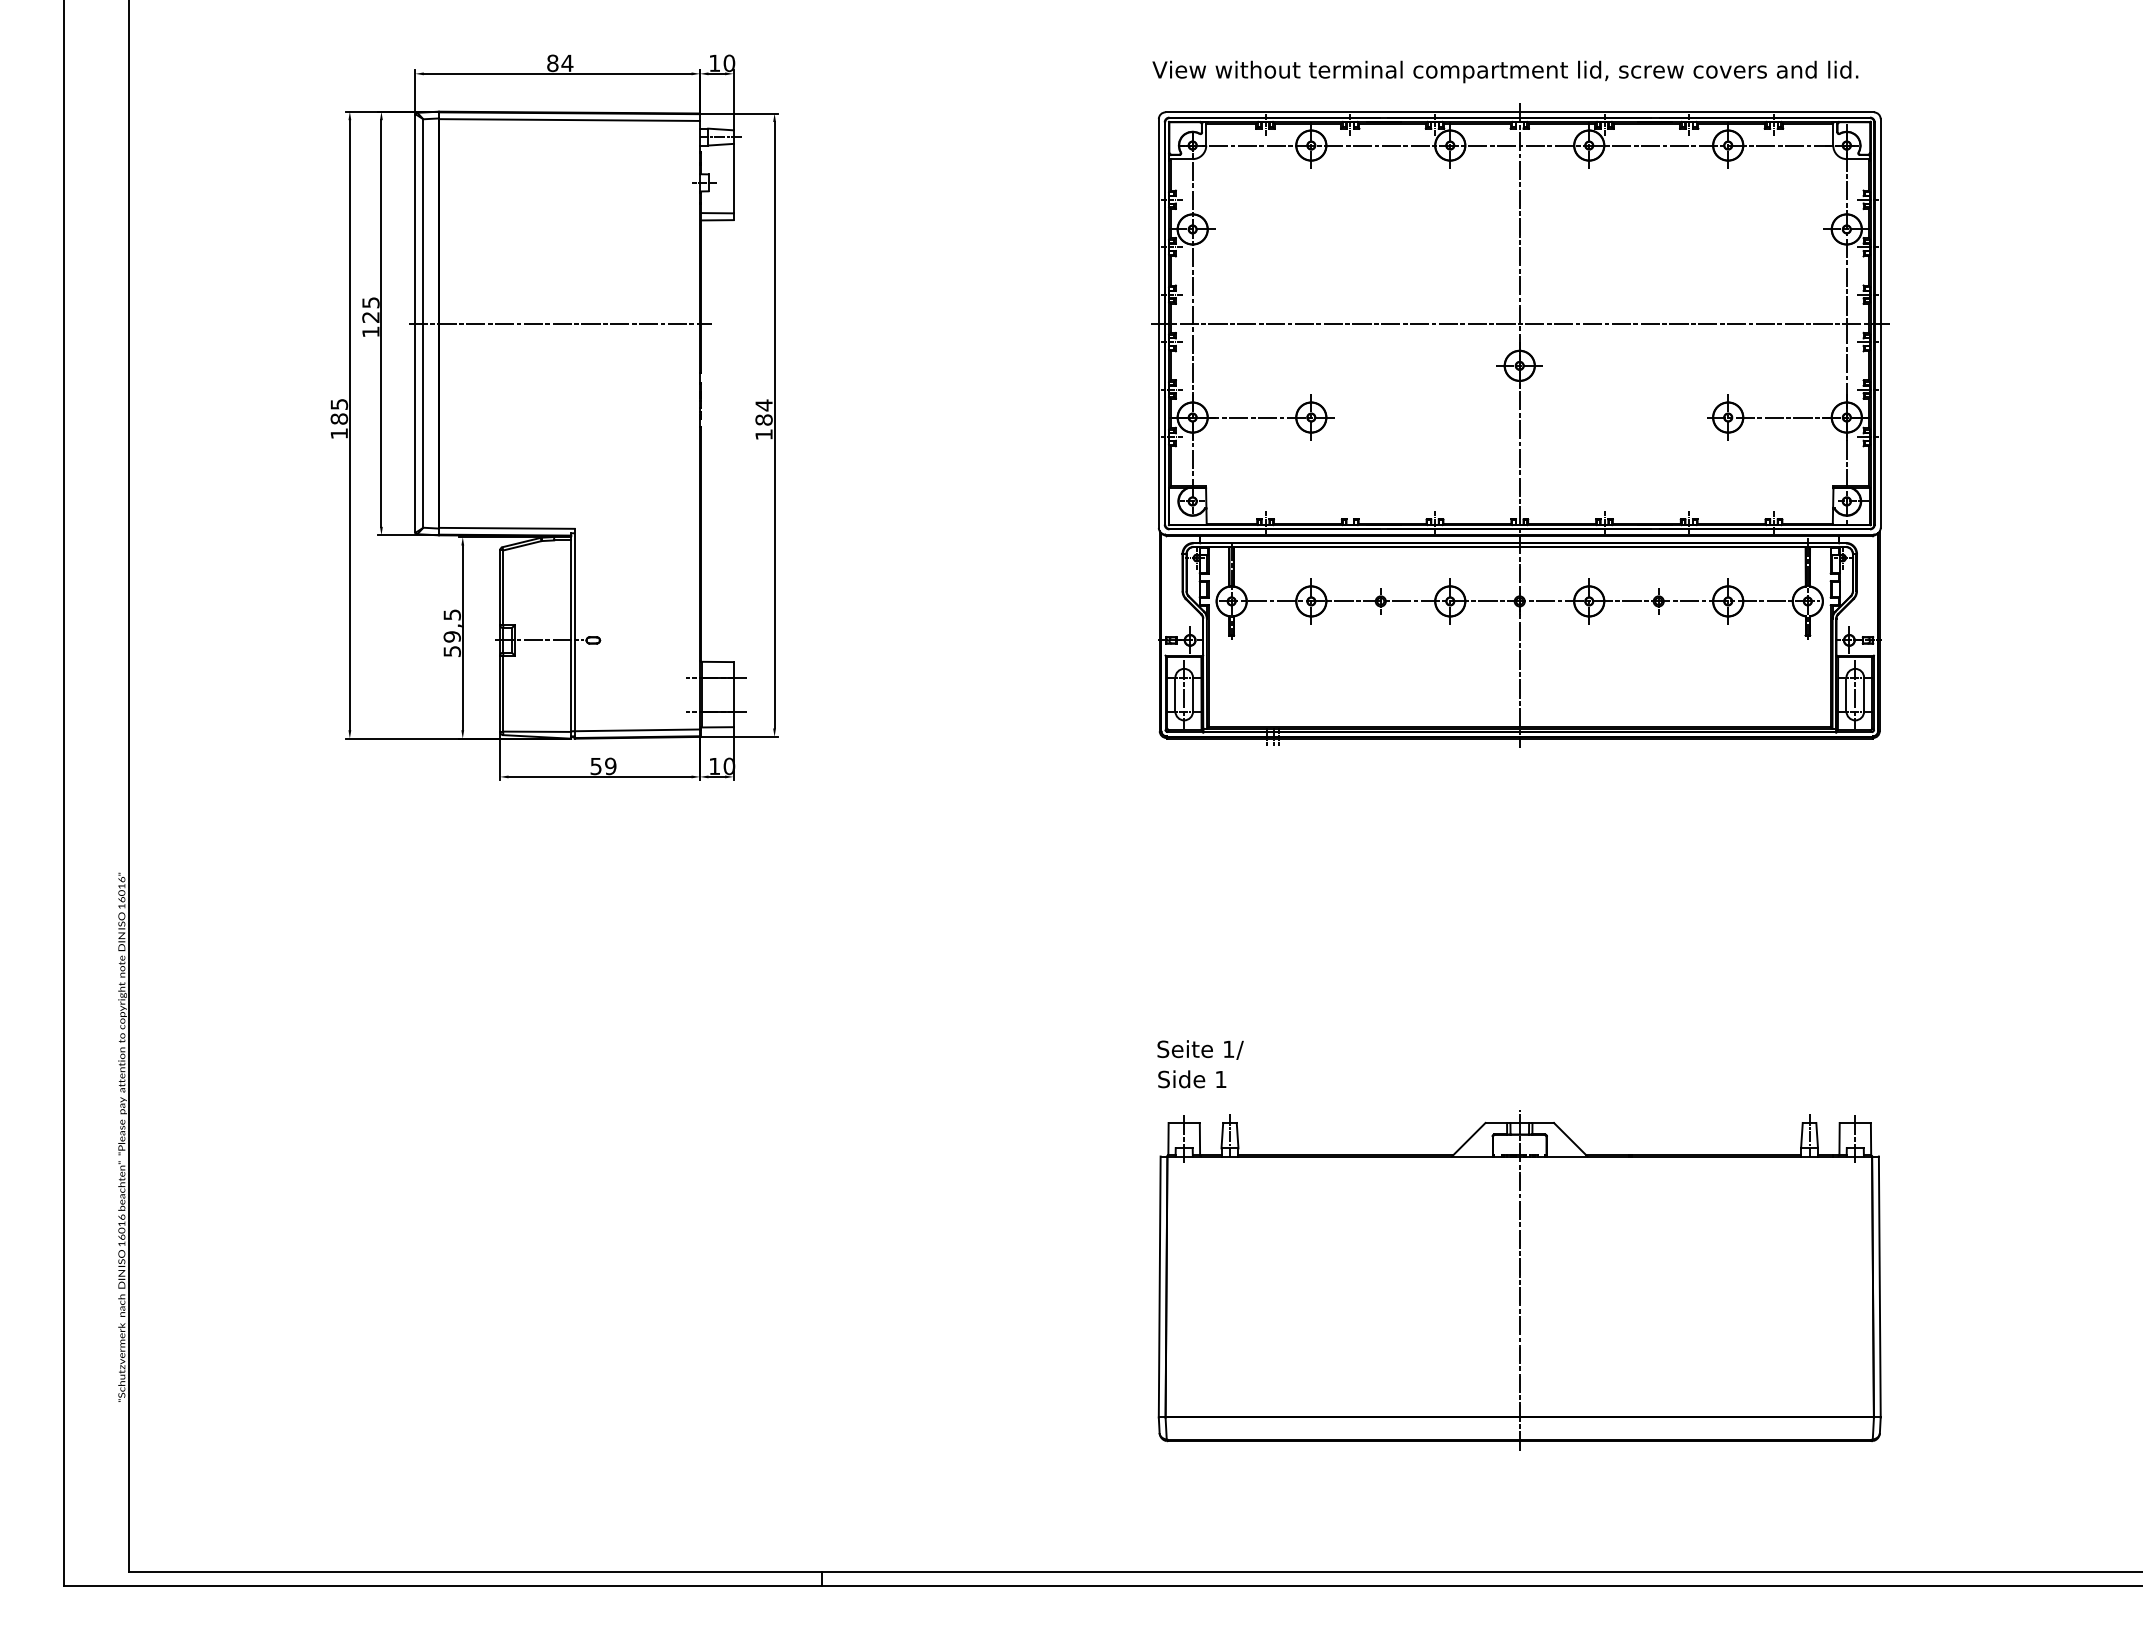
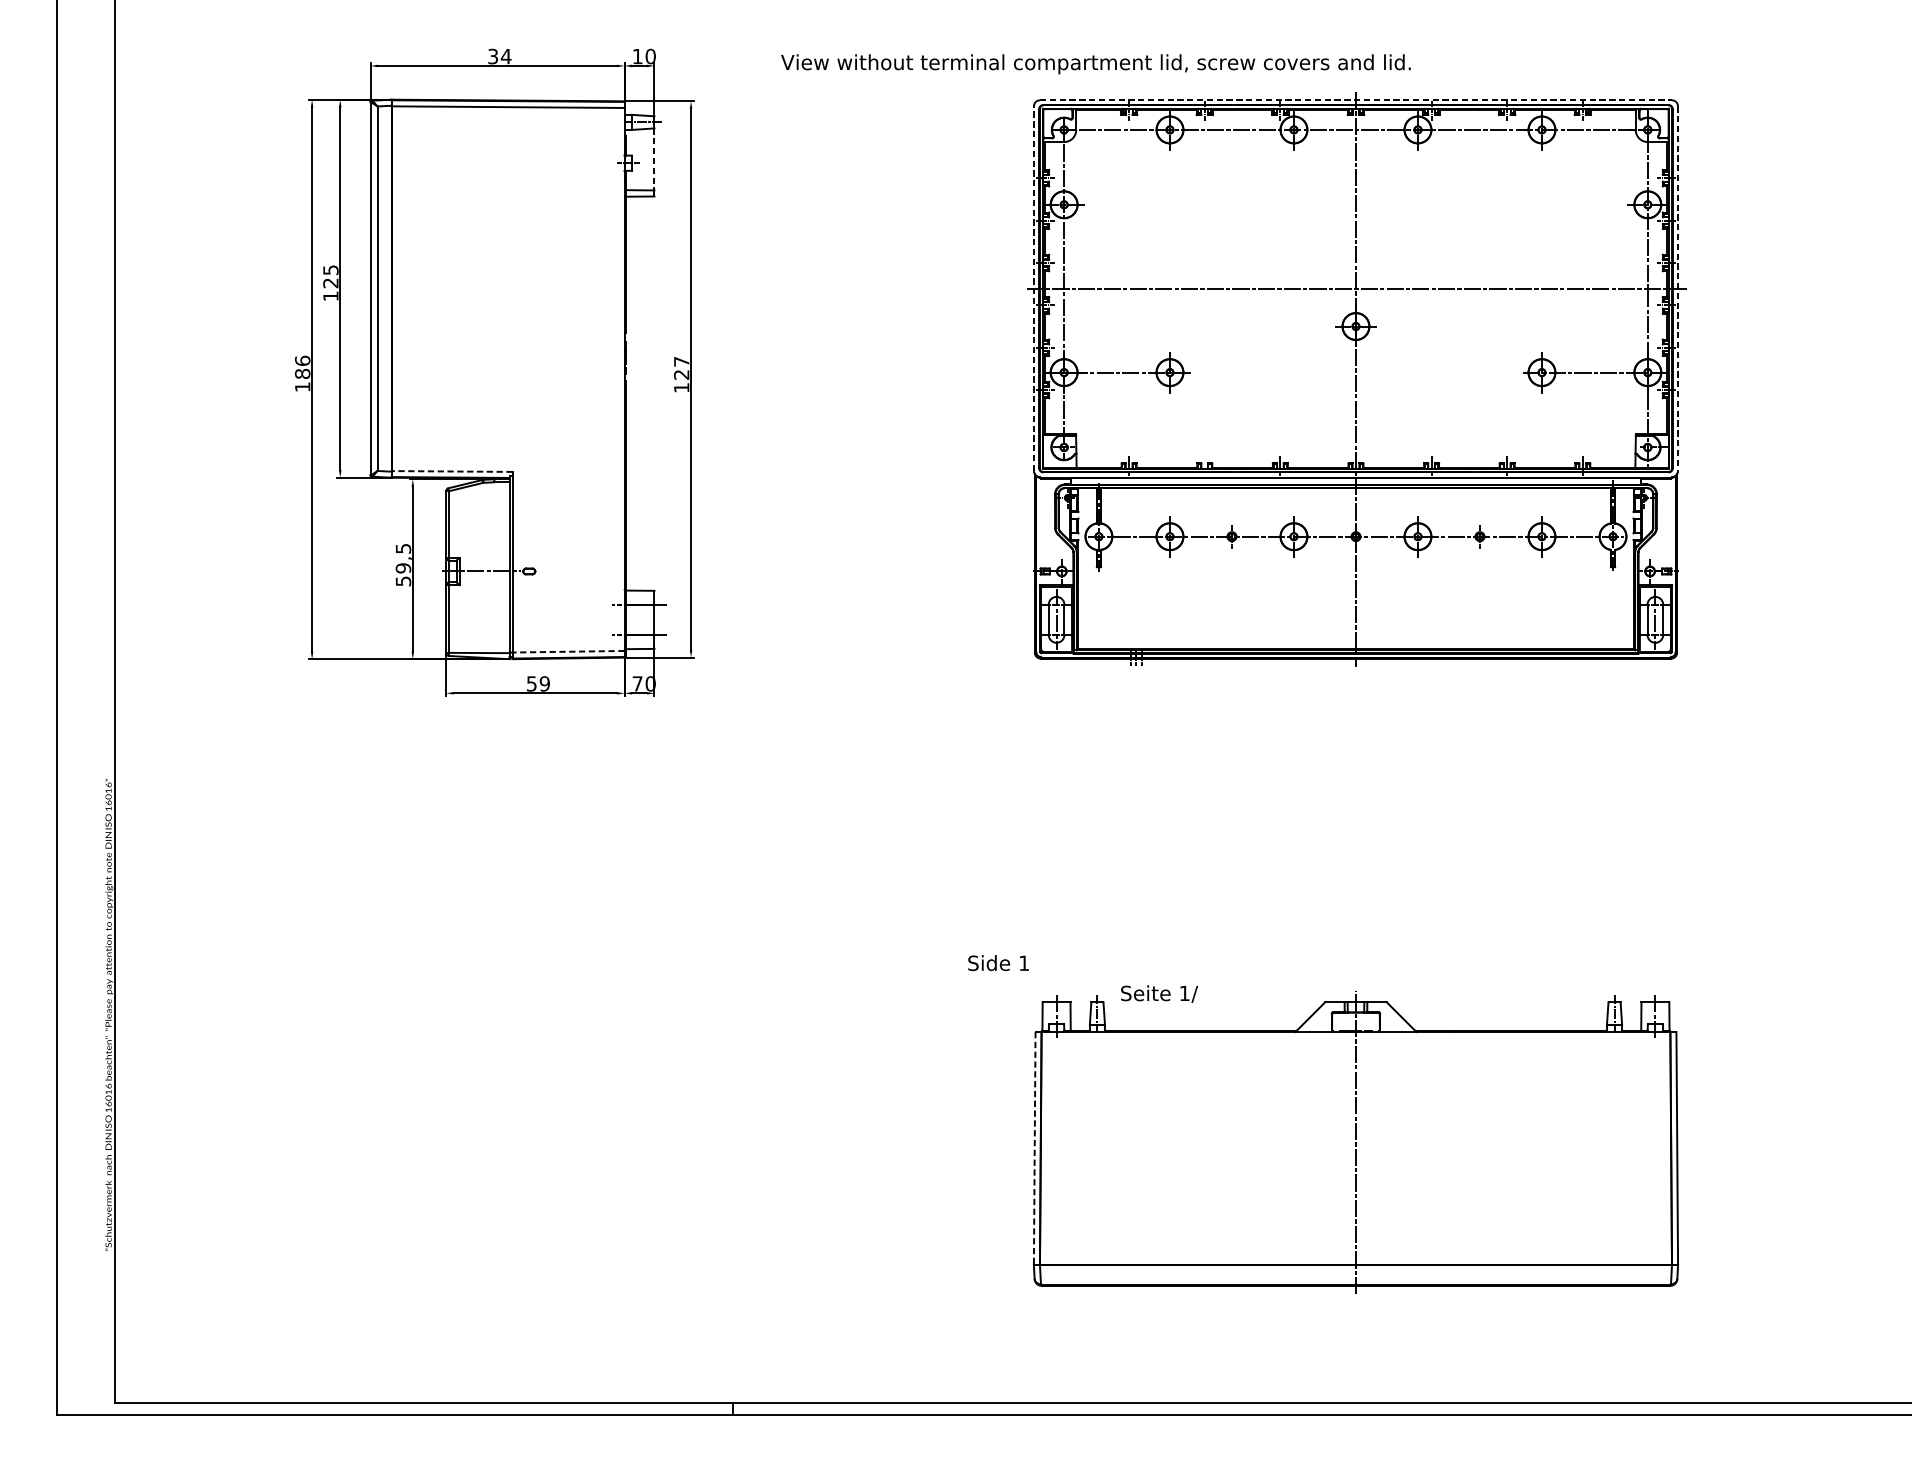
text: (552, 63) -> (492, 56), 84 -> 34
text: (1505, 71) -> (1096, 63), moved
line: (1520, 111) -> (1356, 99), solid -> dashed
line: (733, 178) -> (654, 159), solid -> dashed
line: (559, 323) -> (499, 288), removed
line: (1158, 323) -> (1033, 288), solid -> dashed
line: (1880, 324) -> (1677, 289), solid -> dashed
text: (339, 404) -> (302, 360), 185 -> 186
text: (763, 412) -> (681, 368), 184 -> 127
line: (506, 528) -> (451, 471), solid -> dashed
line: (637, 730) -> (568, 651), solid -> dashed
text: (714, 766) -> (637, 683), 10 -> 70
text: (1200, 1049) -> (1159, 993), moved
text: (1192, 1079) -> (998, 963), moved
line: (1159, 1287) -> (1034, 1148), solid -> dashed

